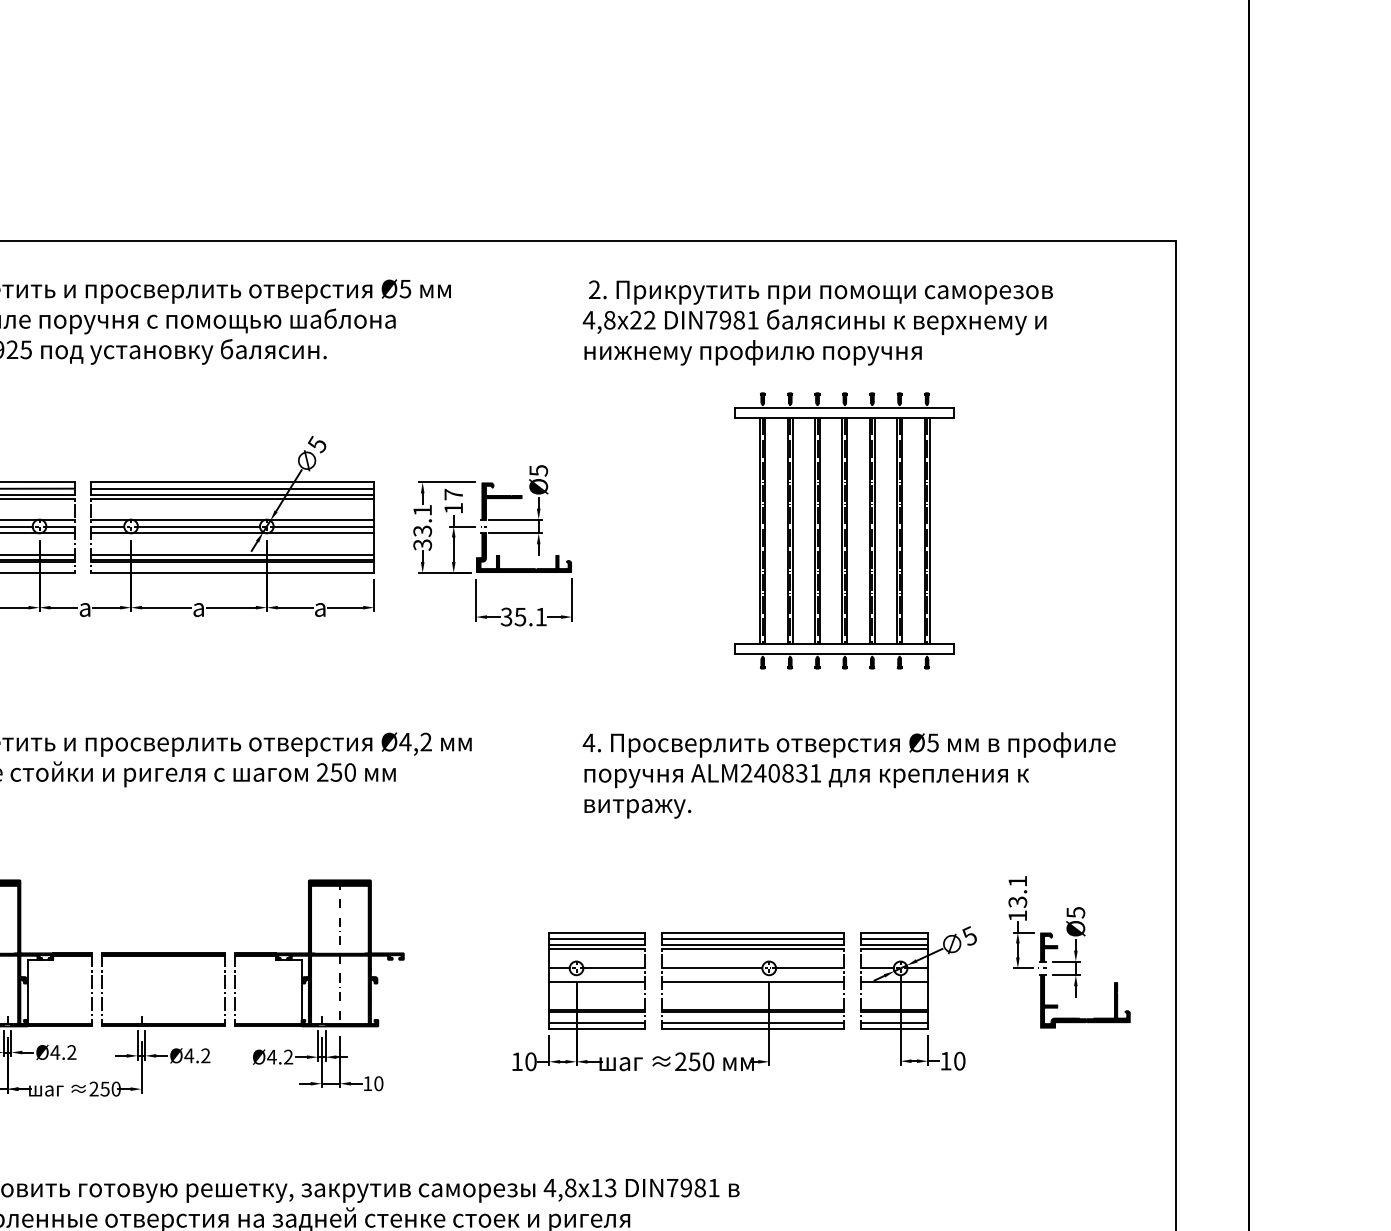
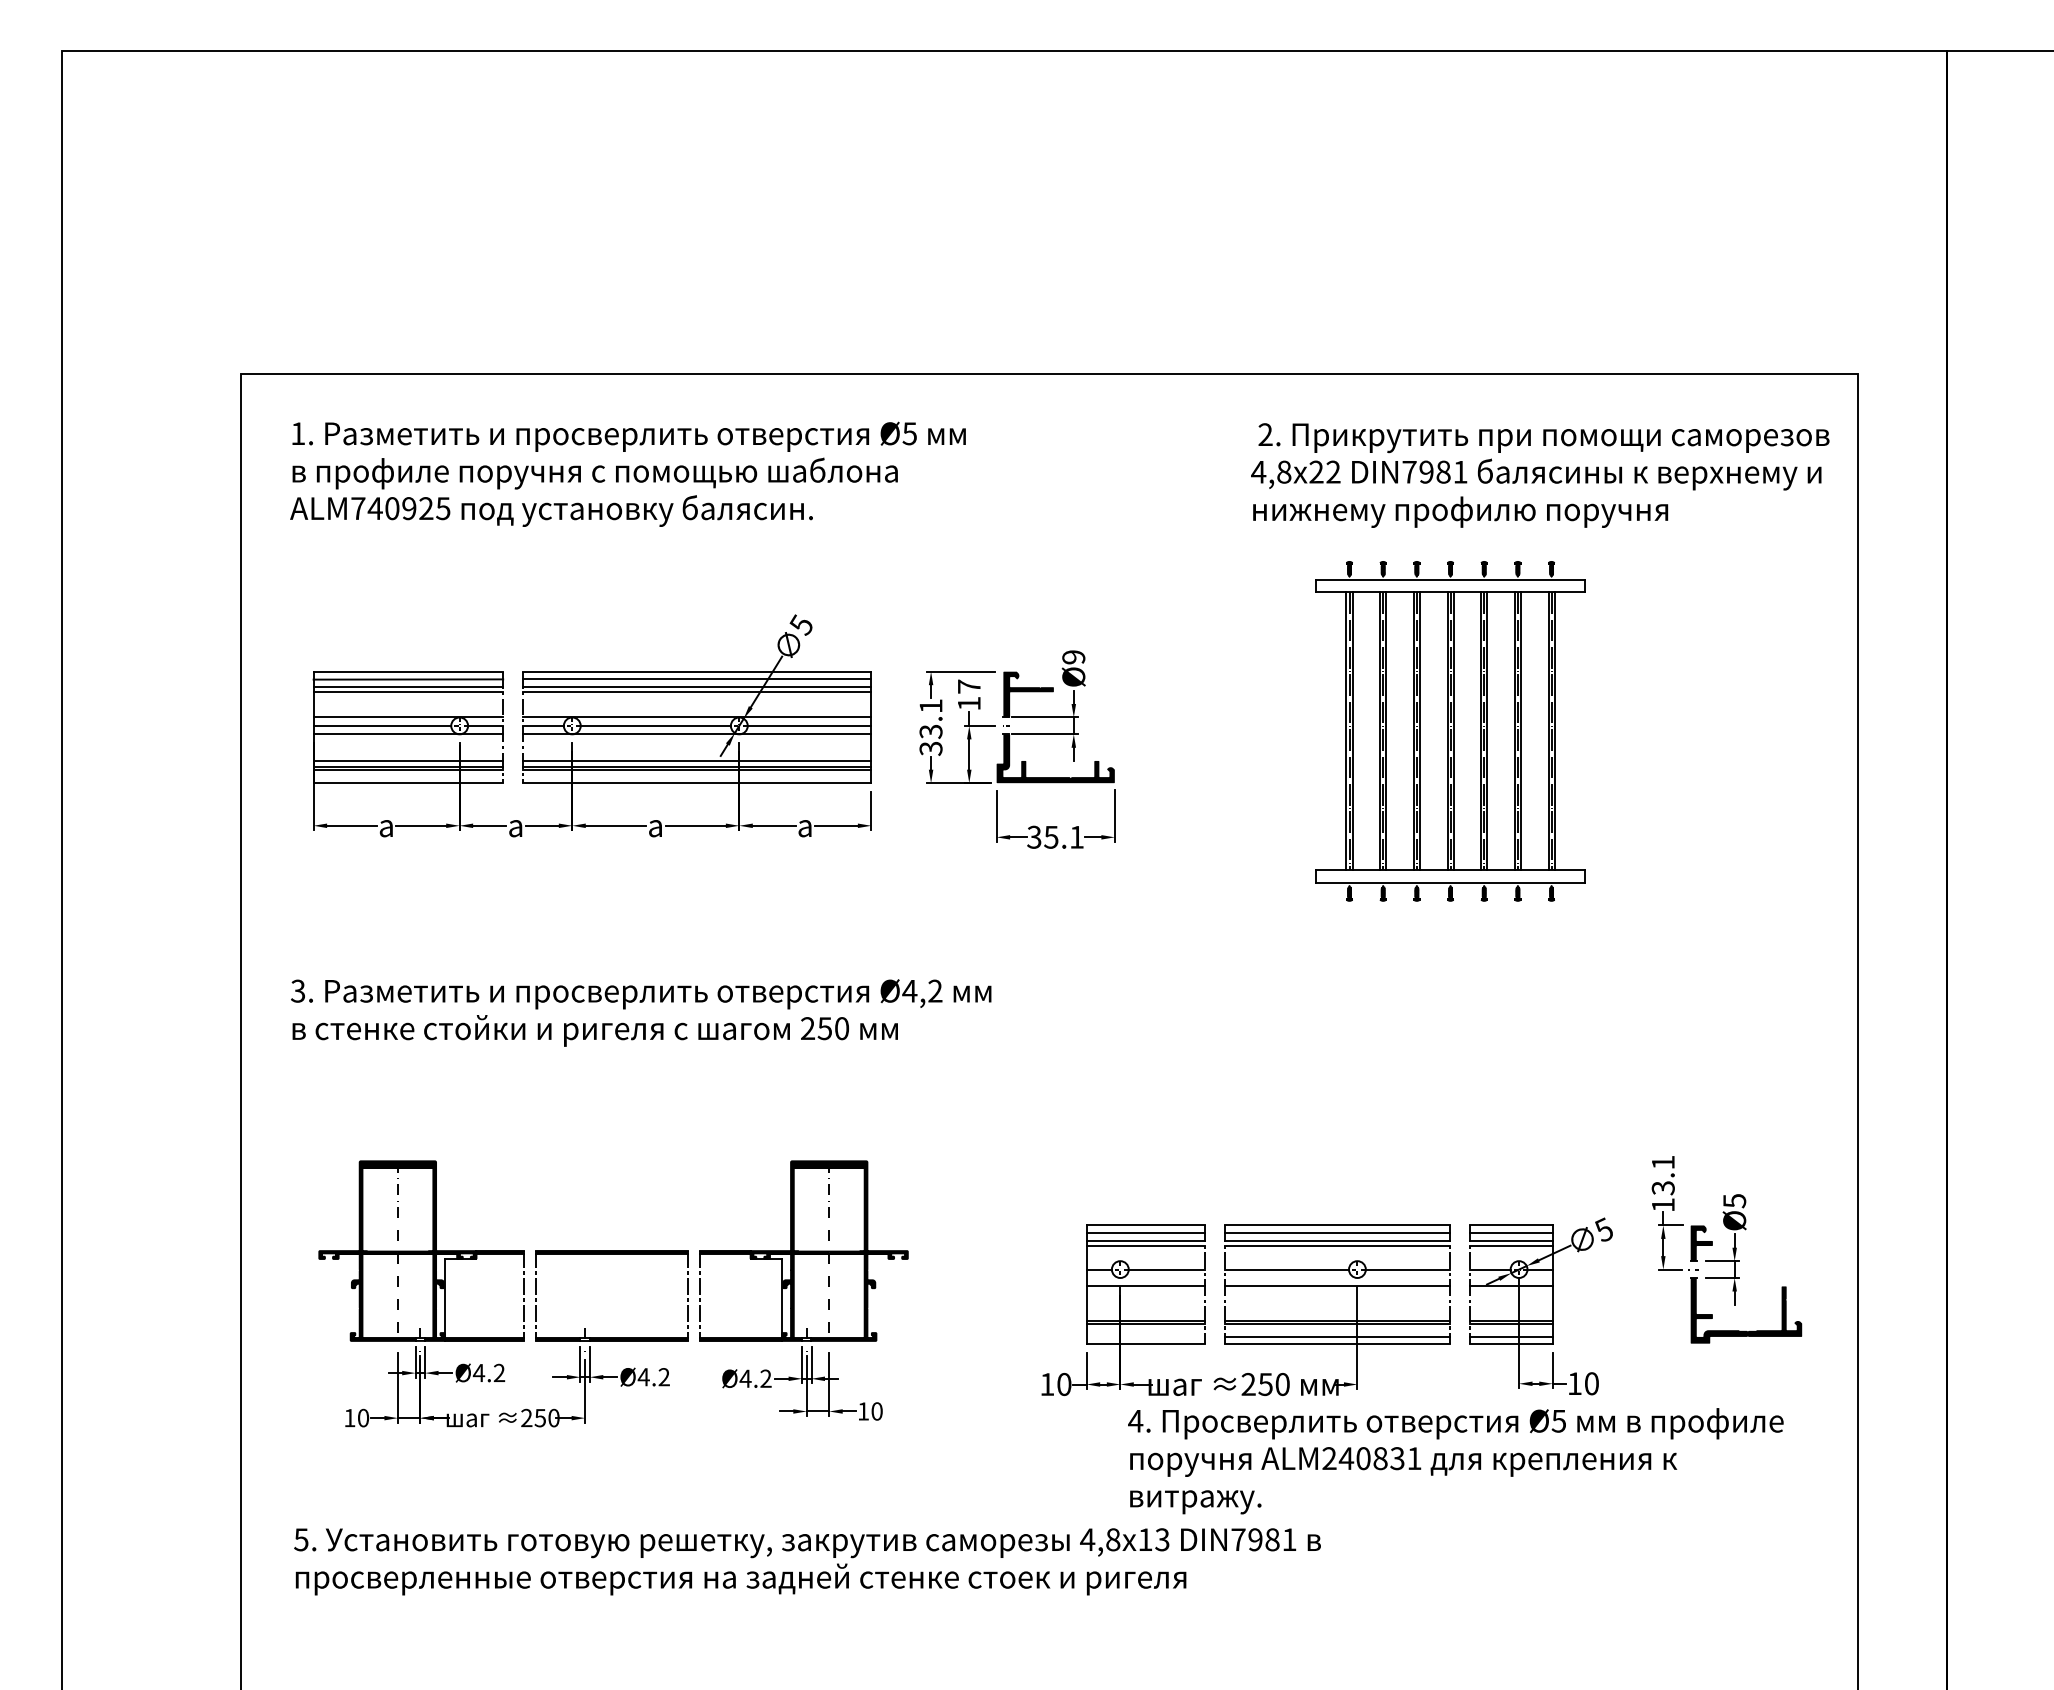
text: (818, 322) -> (1540, 475), moved
text: (538, 470) -> (1073, 657), Ø5 -> Ø9
text: (848, 775) -> (1455, 1461), moved
line: (596, 1022) -> (1145, 1336), removed

